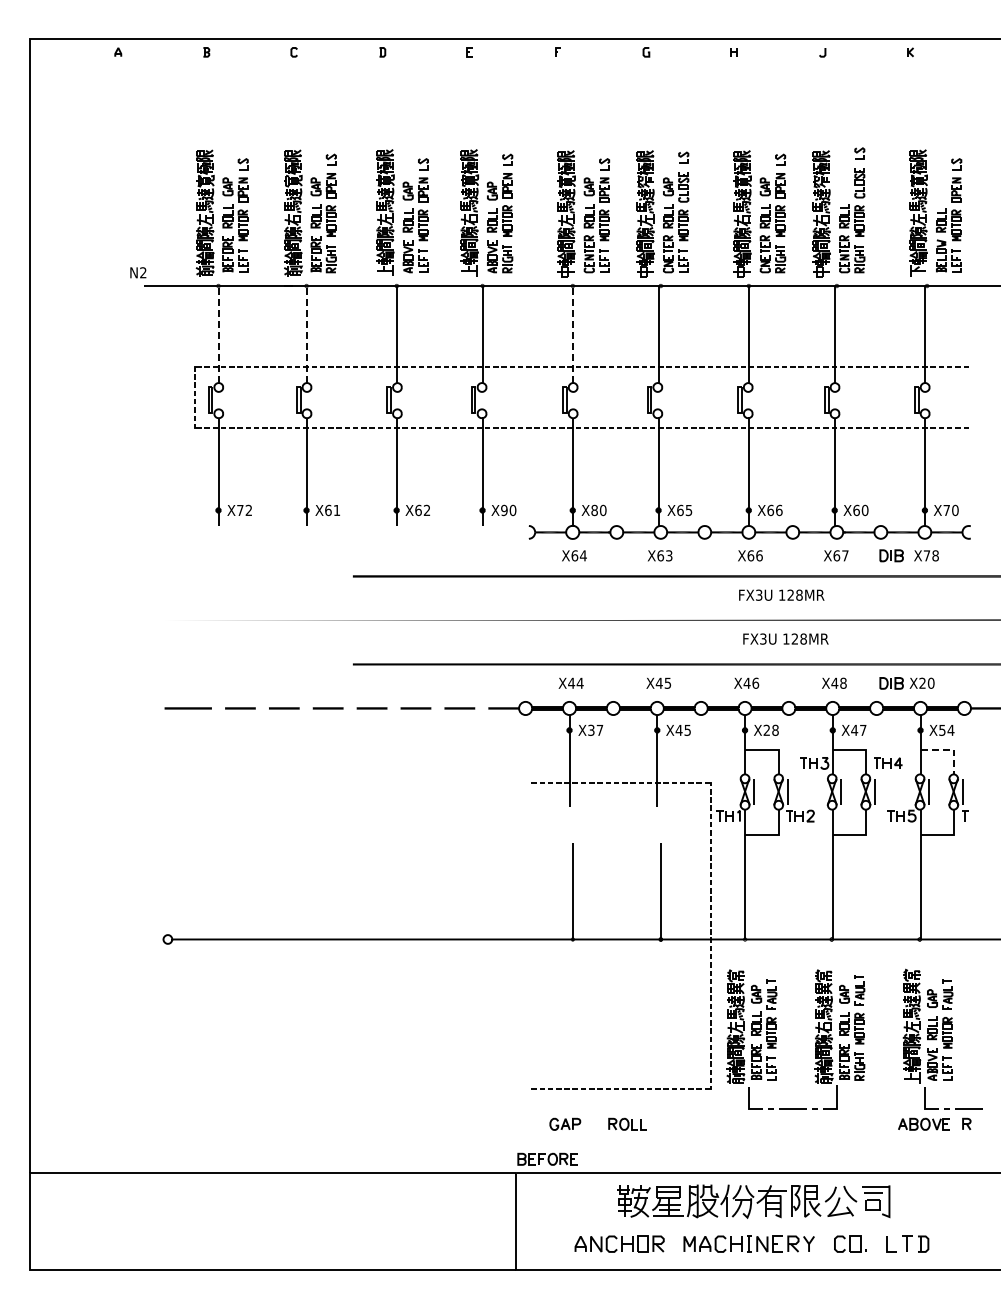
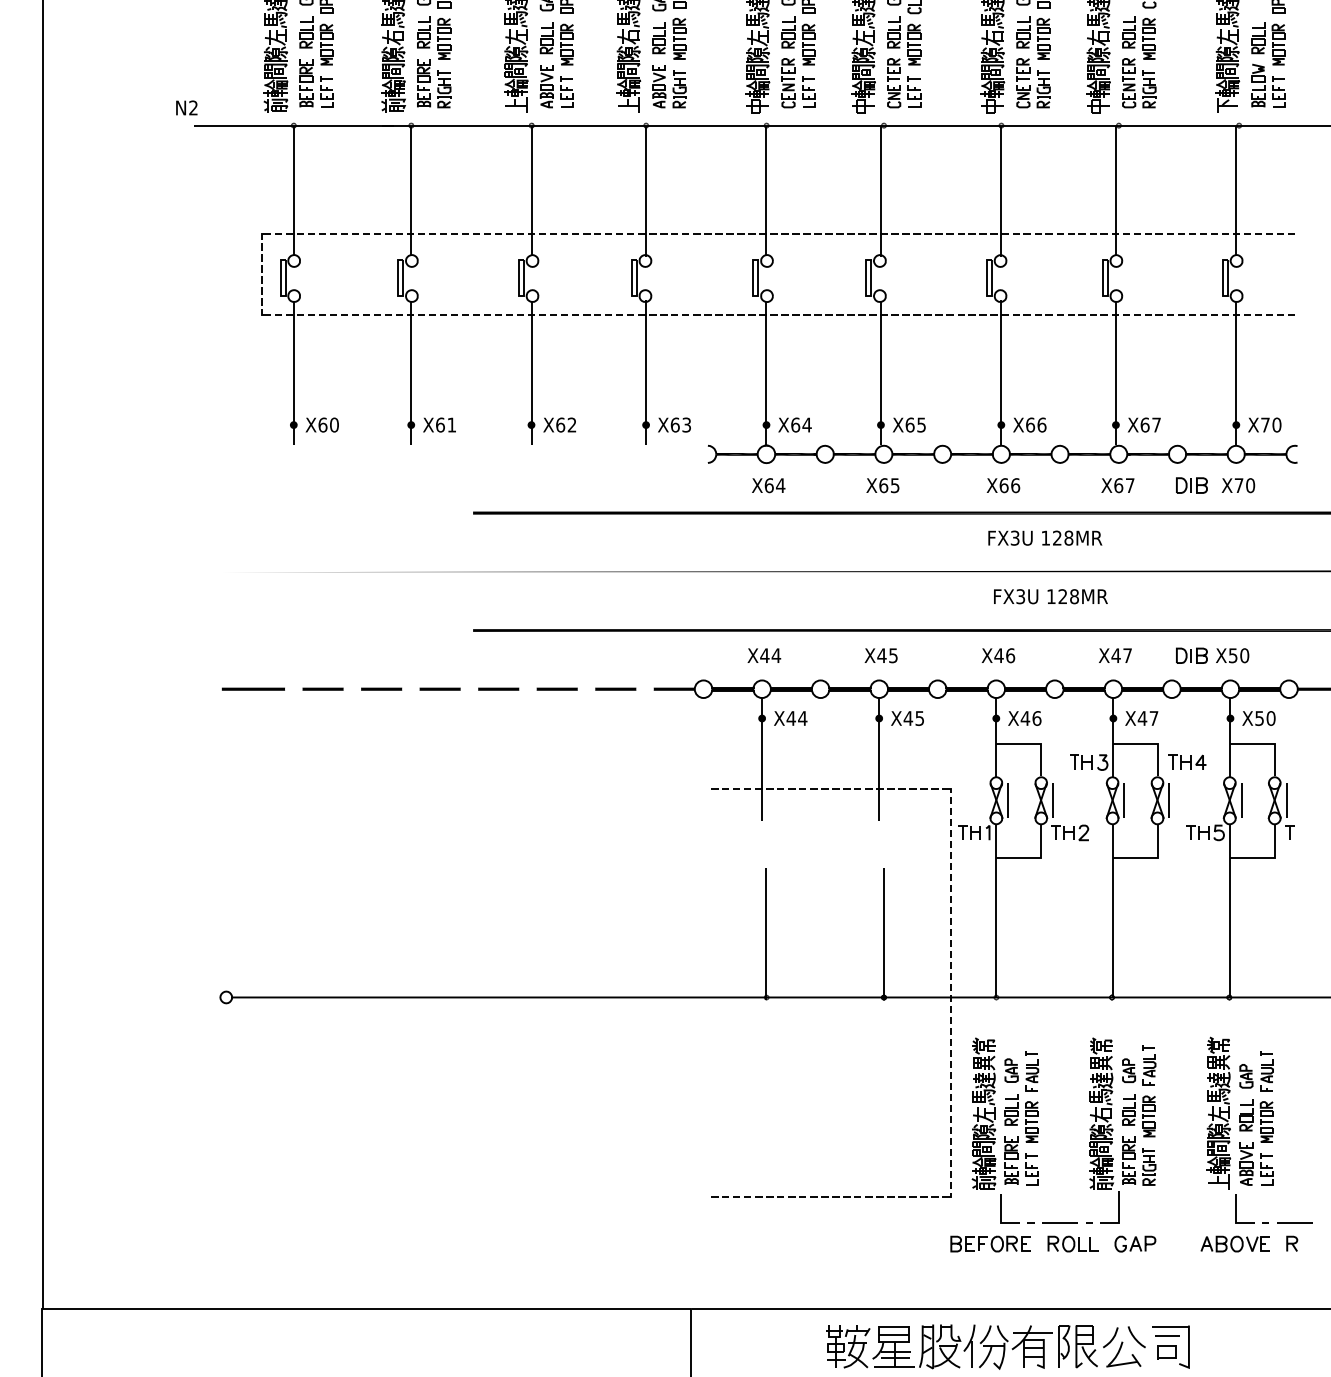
line: (218, 333) -> (293, 188), dashed -> solid
line: (306, 333) -> (411, 188), dashed -> solid
line: (572, 334) -> (766, 190), dashed -> solid
text: (244, 510) -> (328, 425), X72 -> X60
text: (508, 510) -> (680, 425), X90 -> X63
text: (598, 510) -> (800, 425), X80 -> X64
text: (864, 510) -> (1155, 425), X60 -> X67
text: (669, 555) -> (895, 485), X63 -> X65
text: (935, 555) -> (1250, 485), X78 -> X70
text: (843, 682) -> (1127, 654), X48 -> X47
text: (922, 682) -> (1233, 654), X20 -> X50
text: (595, 729) -> (796, 717), X37 -> X44
text: (770, 729) -> (1030, 717), X28 -> X46
text: (950, 729) -> (1270, 717), X54 -> X50
line: (950, 749) -> (1270, 744), dashed -> solid
part: (565, 1123) -> (1135, 1242), moved
part: (627, 1123) -> (1072, 1242), moved
part: (547, 1158) -> (990, 1242), moved

